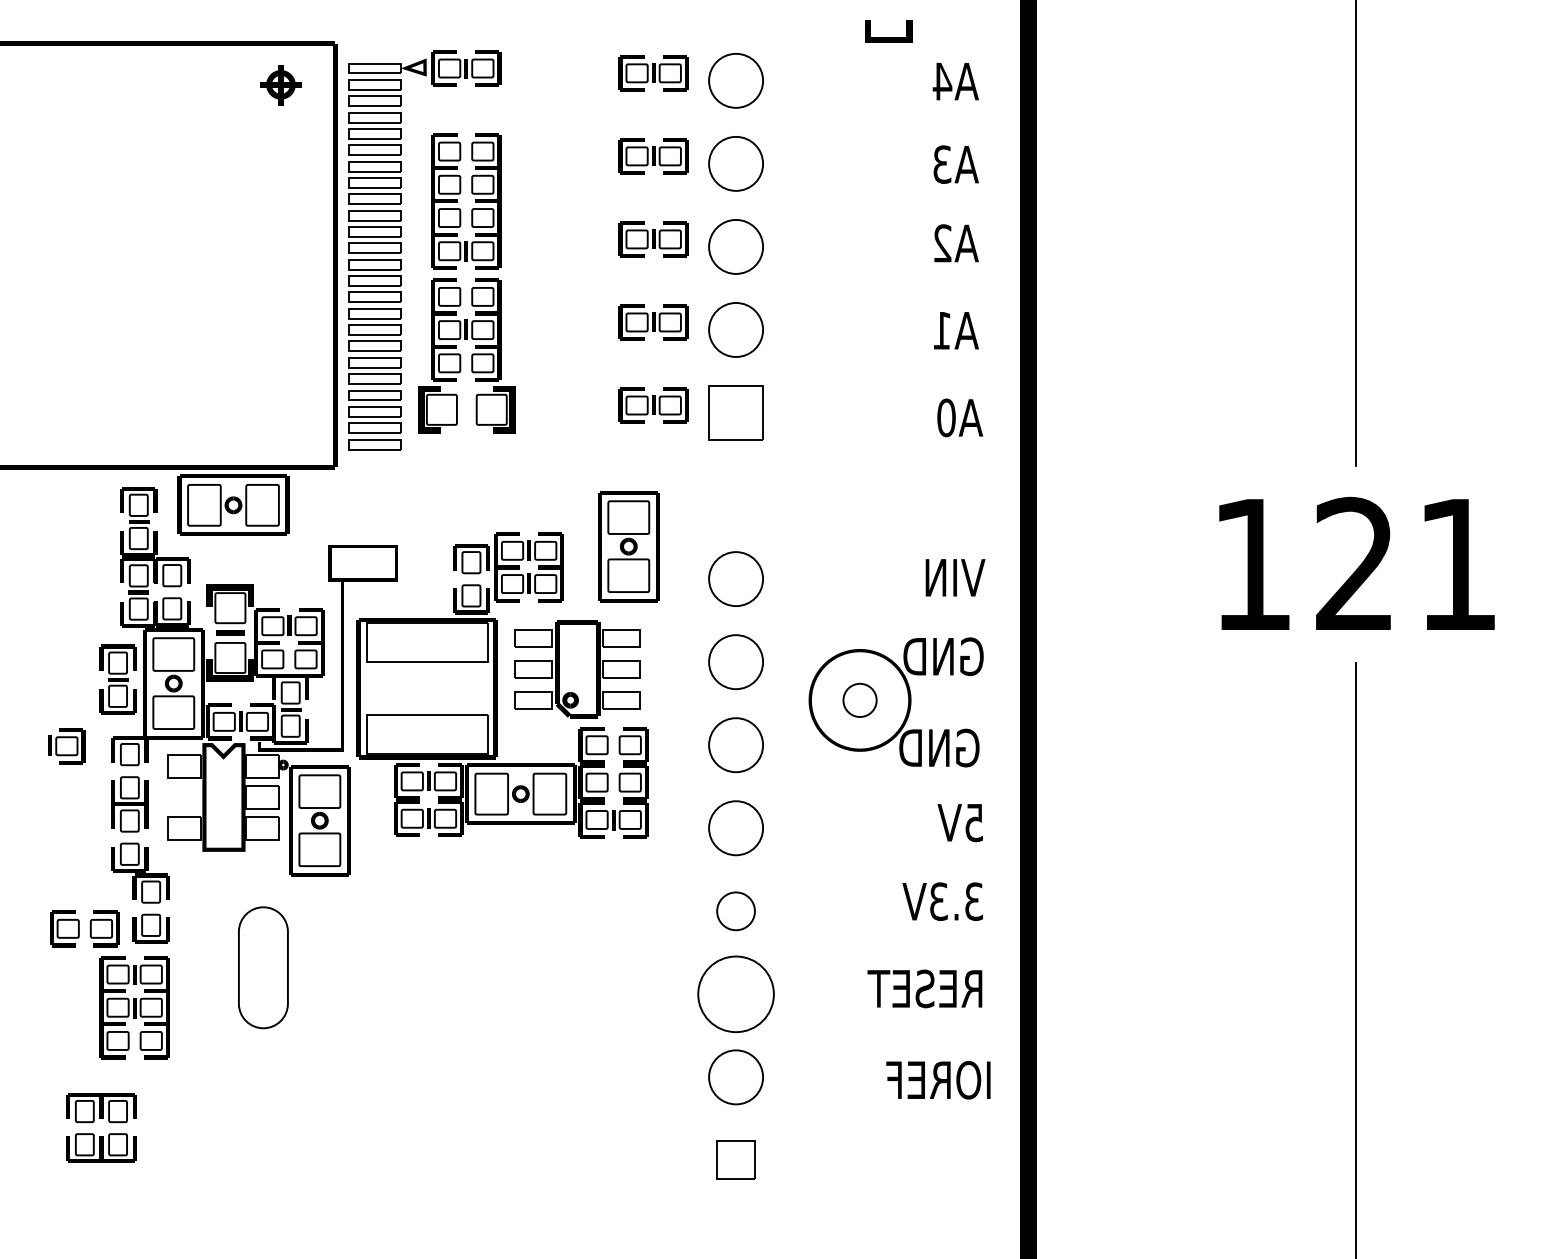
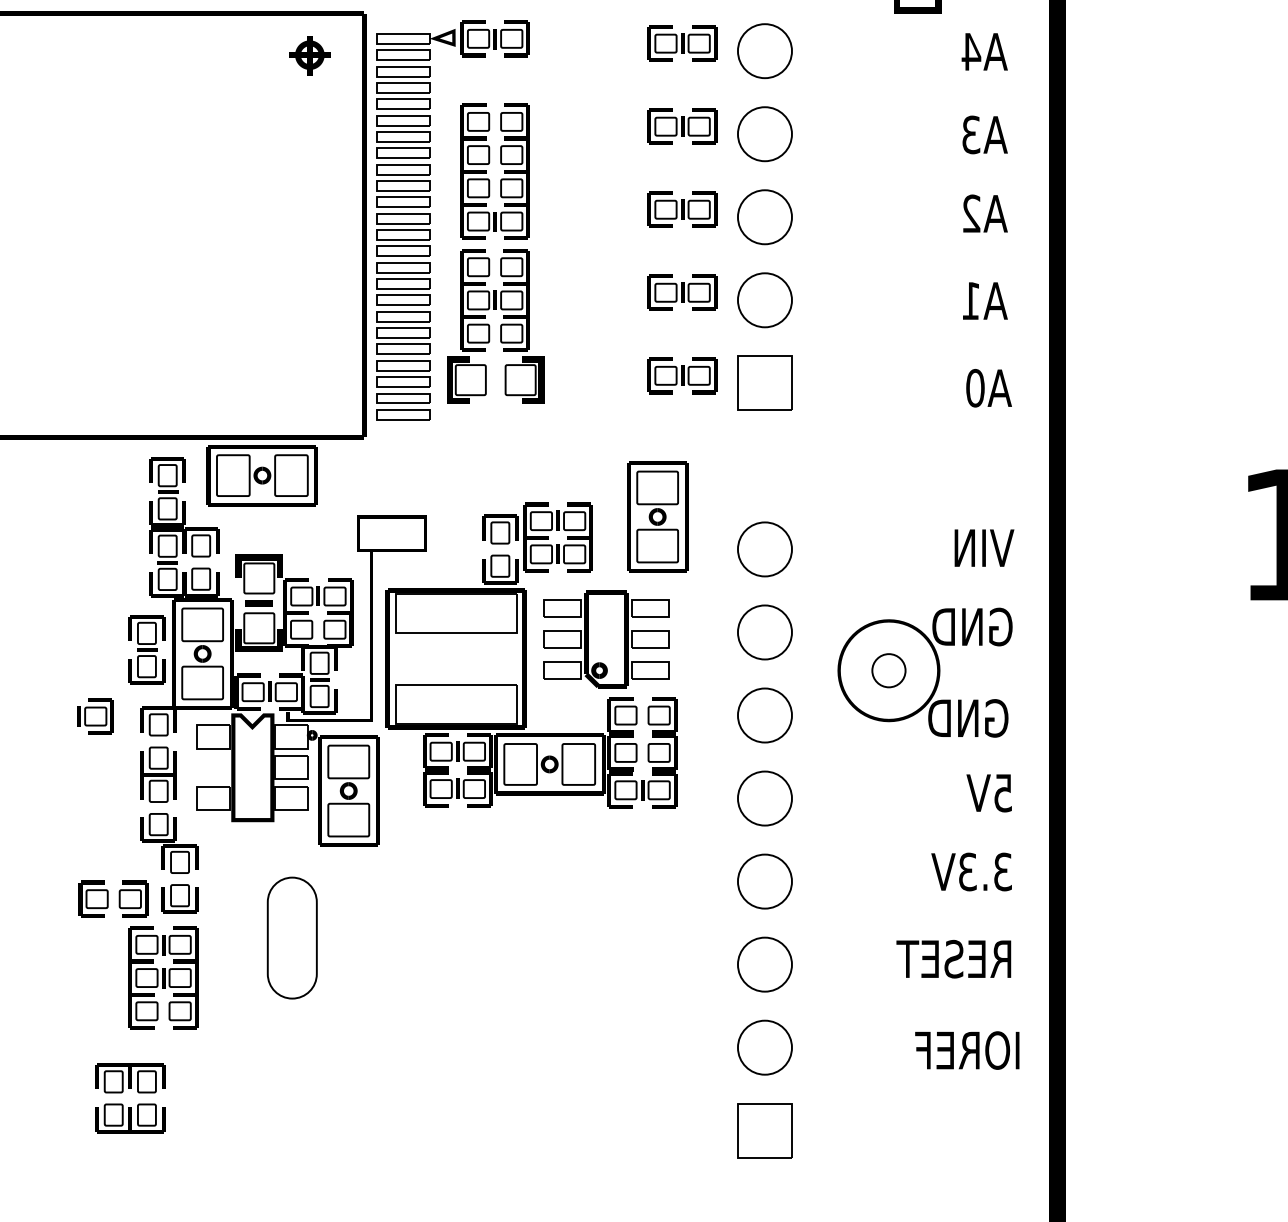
circle: (735, 911) -> (764, 881), size x1.43
circle: (736, 994) -> (765, 964), size x0.71
part: (735, 1159) -> (764, 1129), size x1.43

